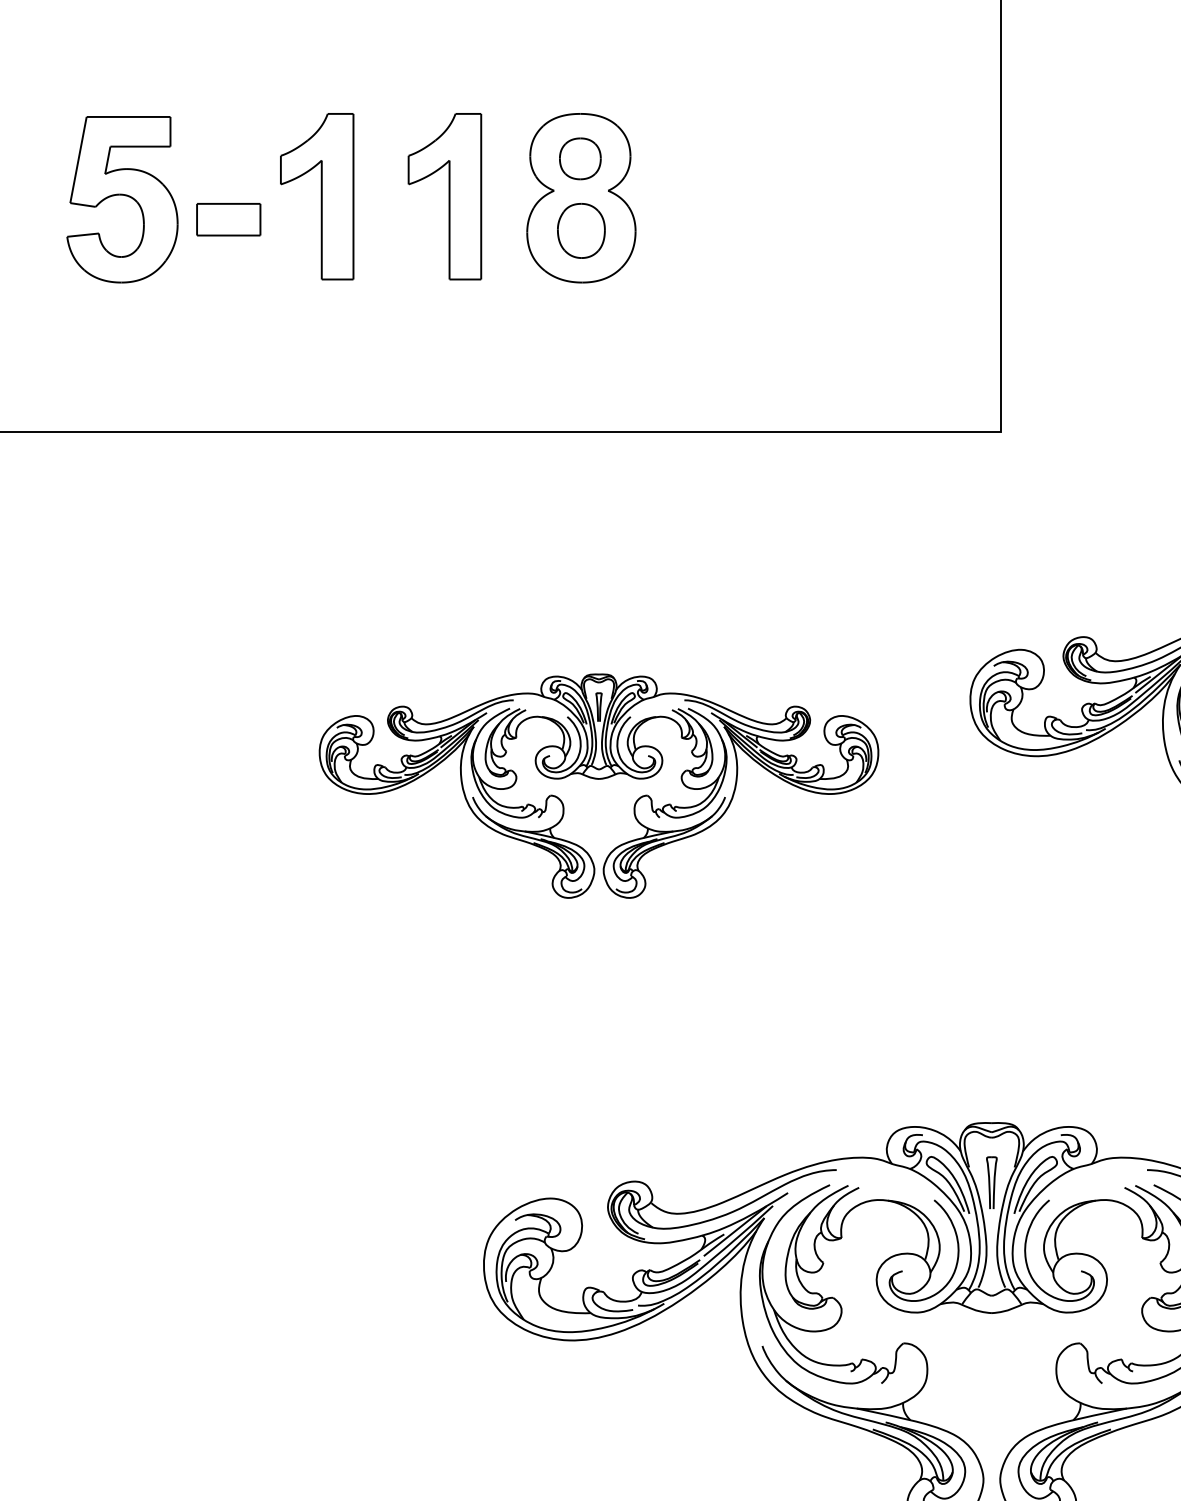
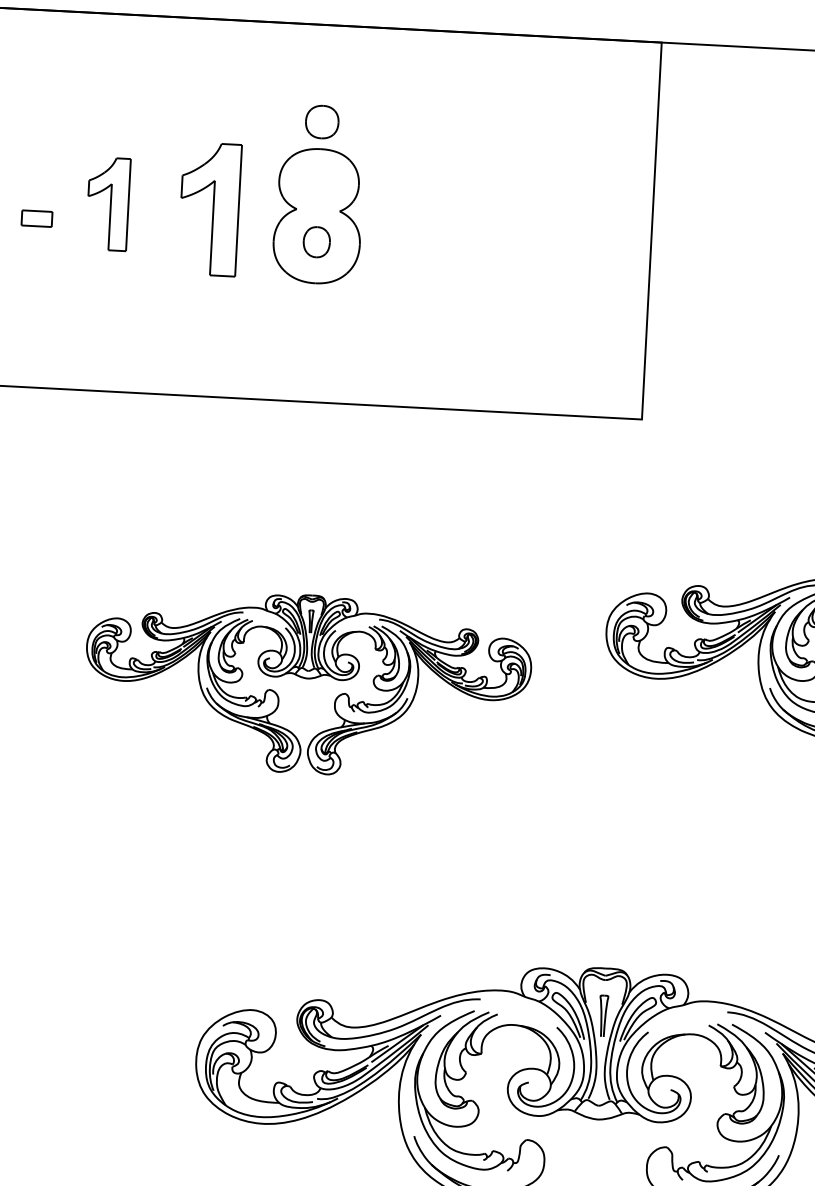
part: (580, 158) -> (322, 121), moved
part: (317, 196) -> (108, 203), size x0.7
part: (228, 219) -> (36, 218), size x0.6
part: (581, 230) -> (316, 241), size x0.7

